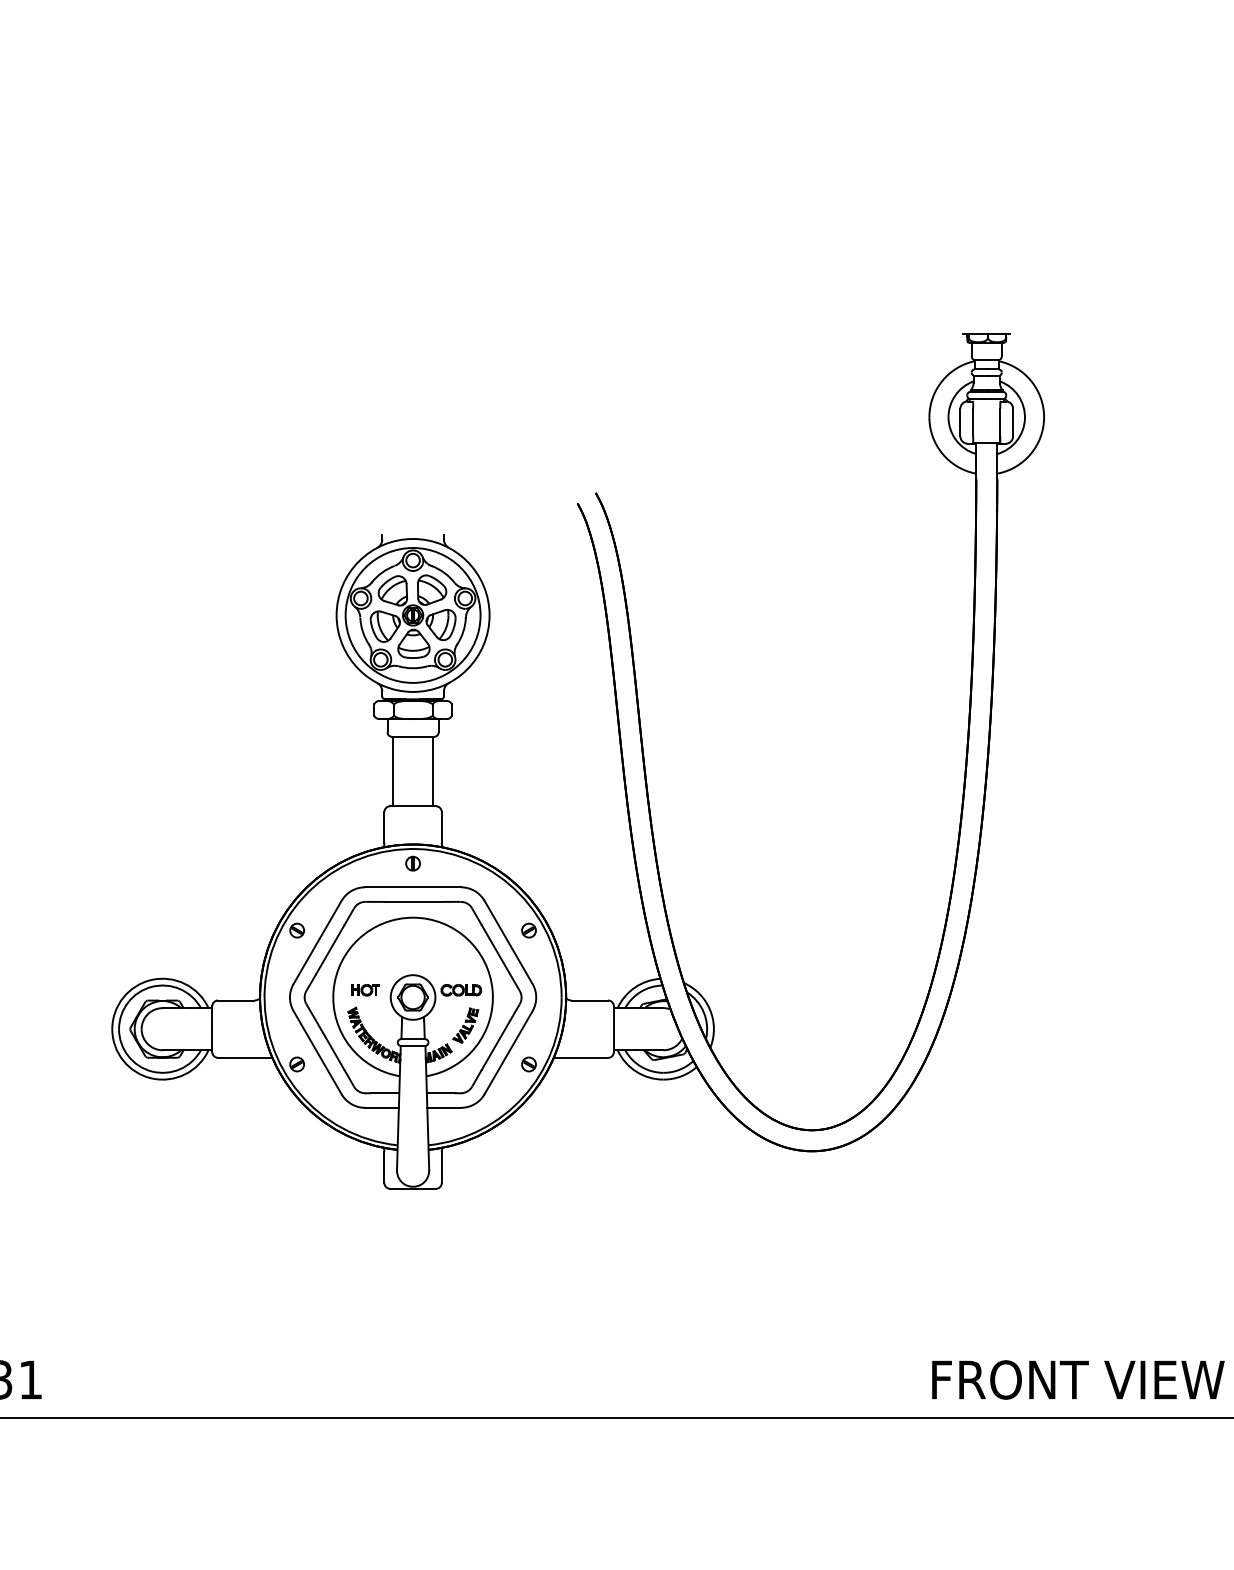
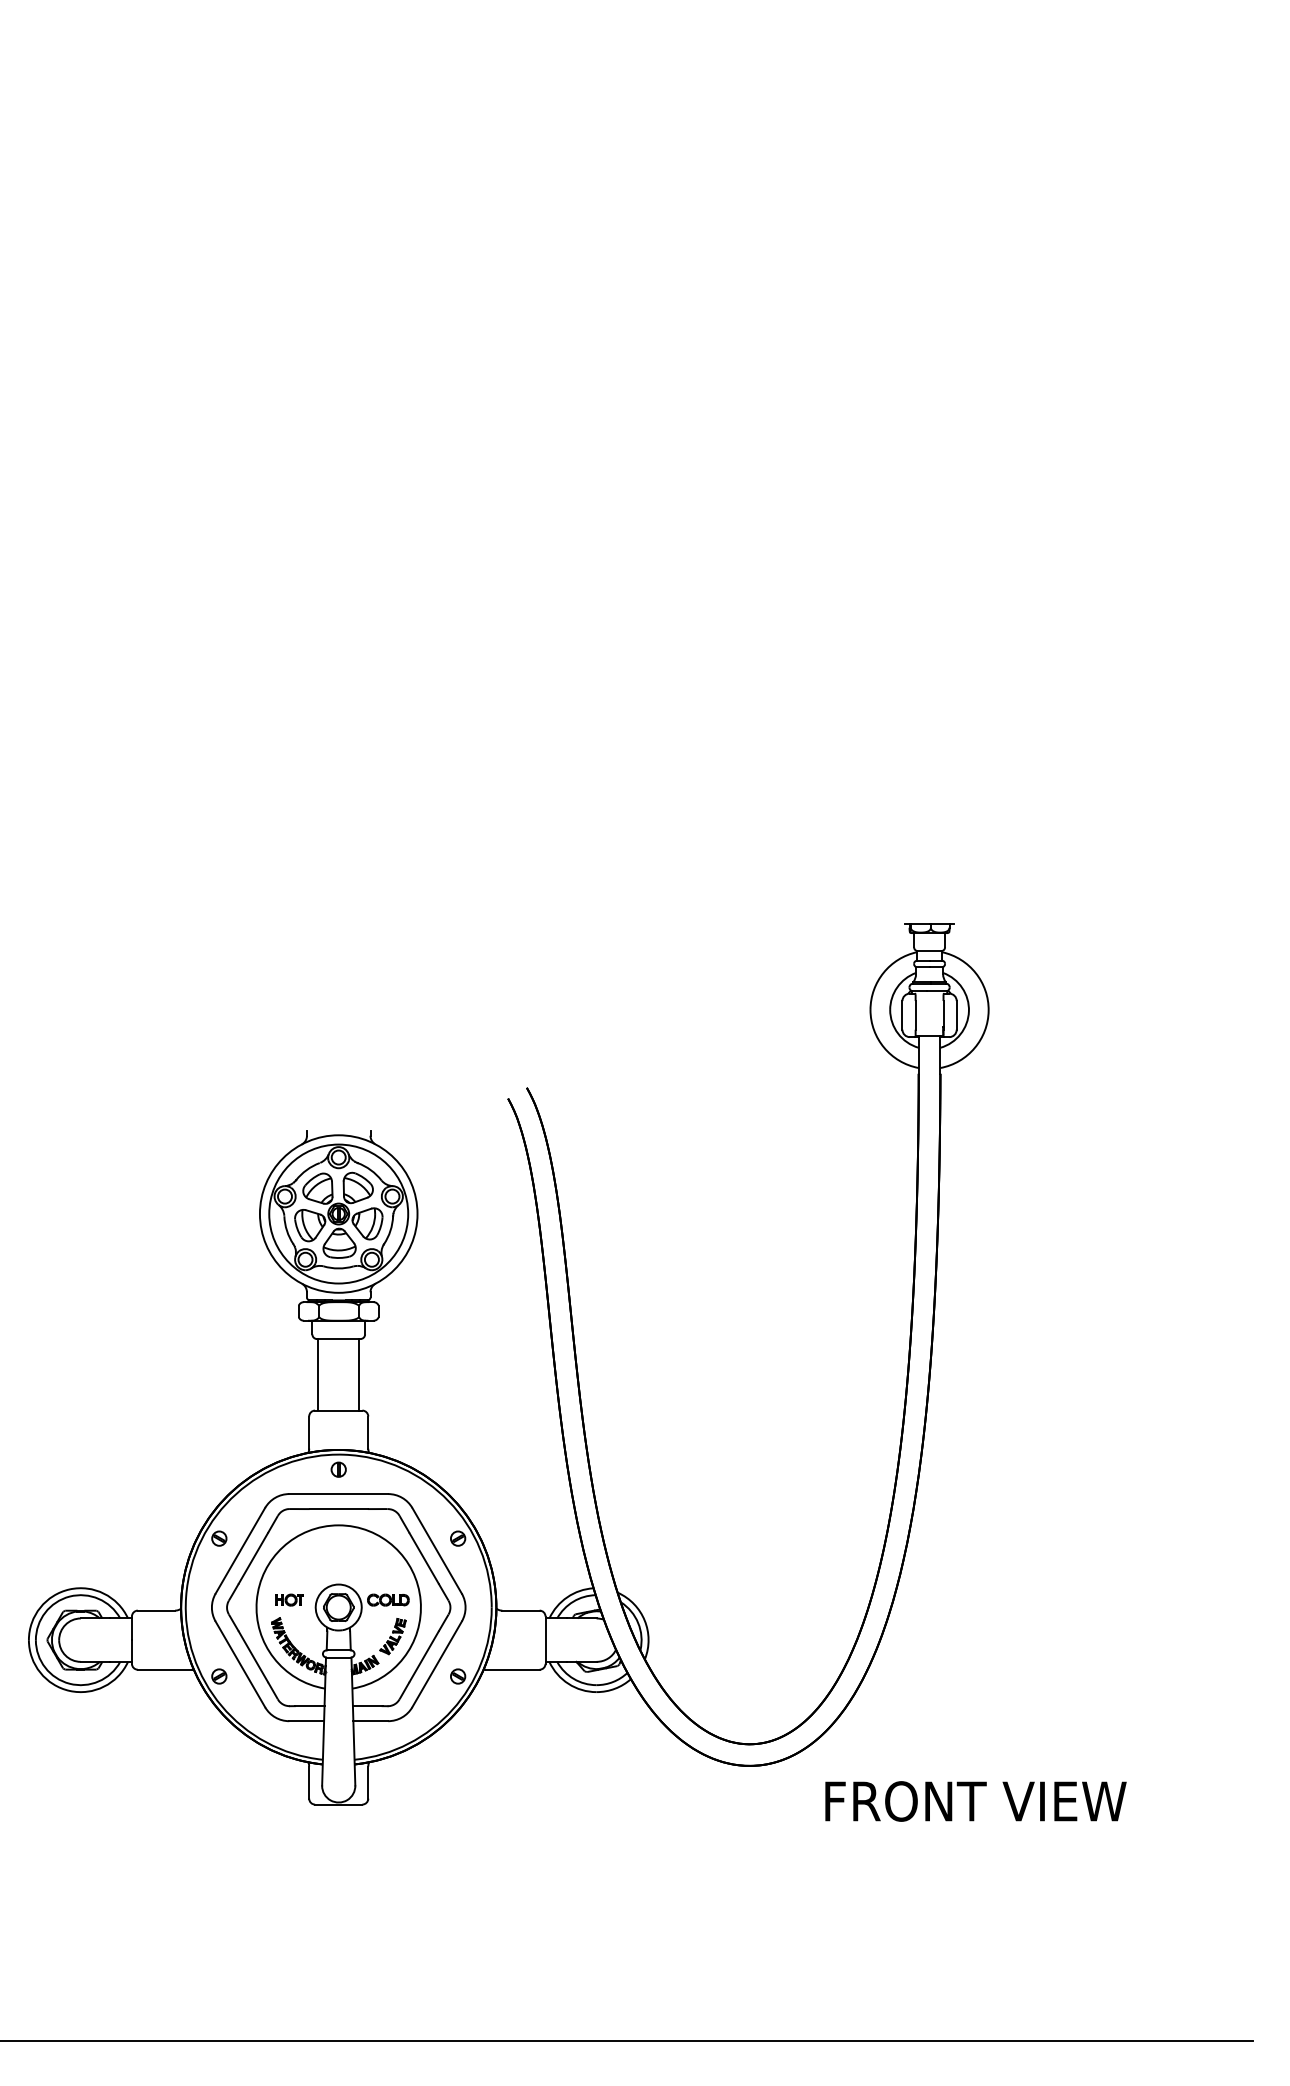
text: (1077, 1379) -> (975, 1801), moved

